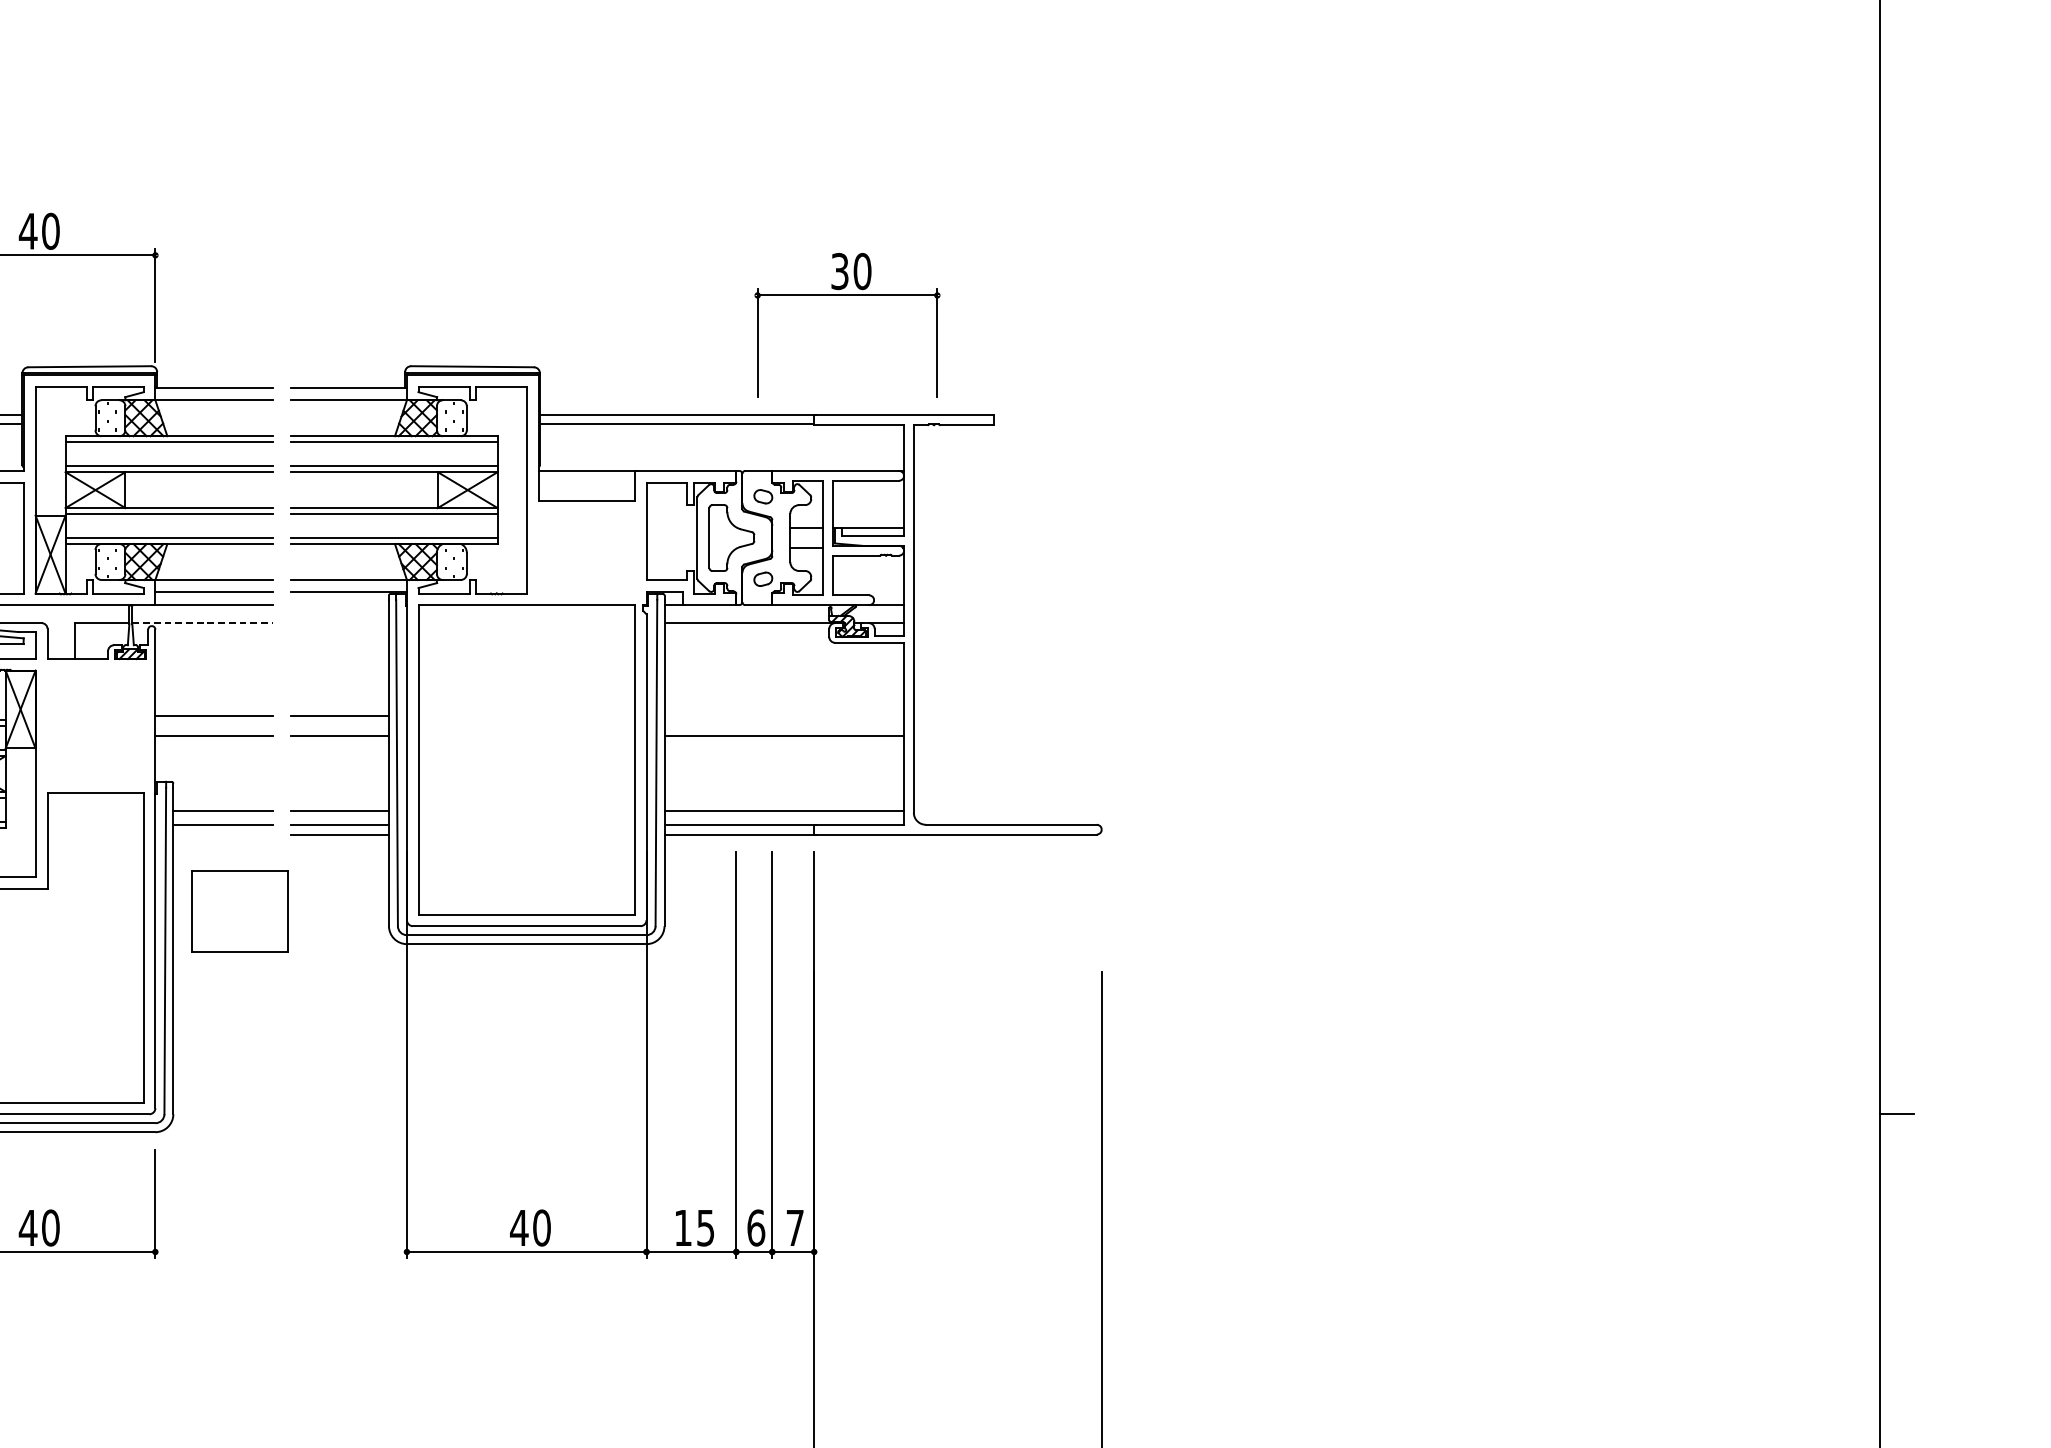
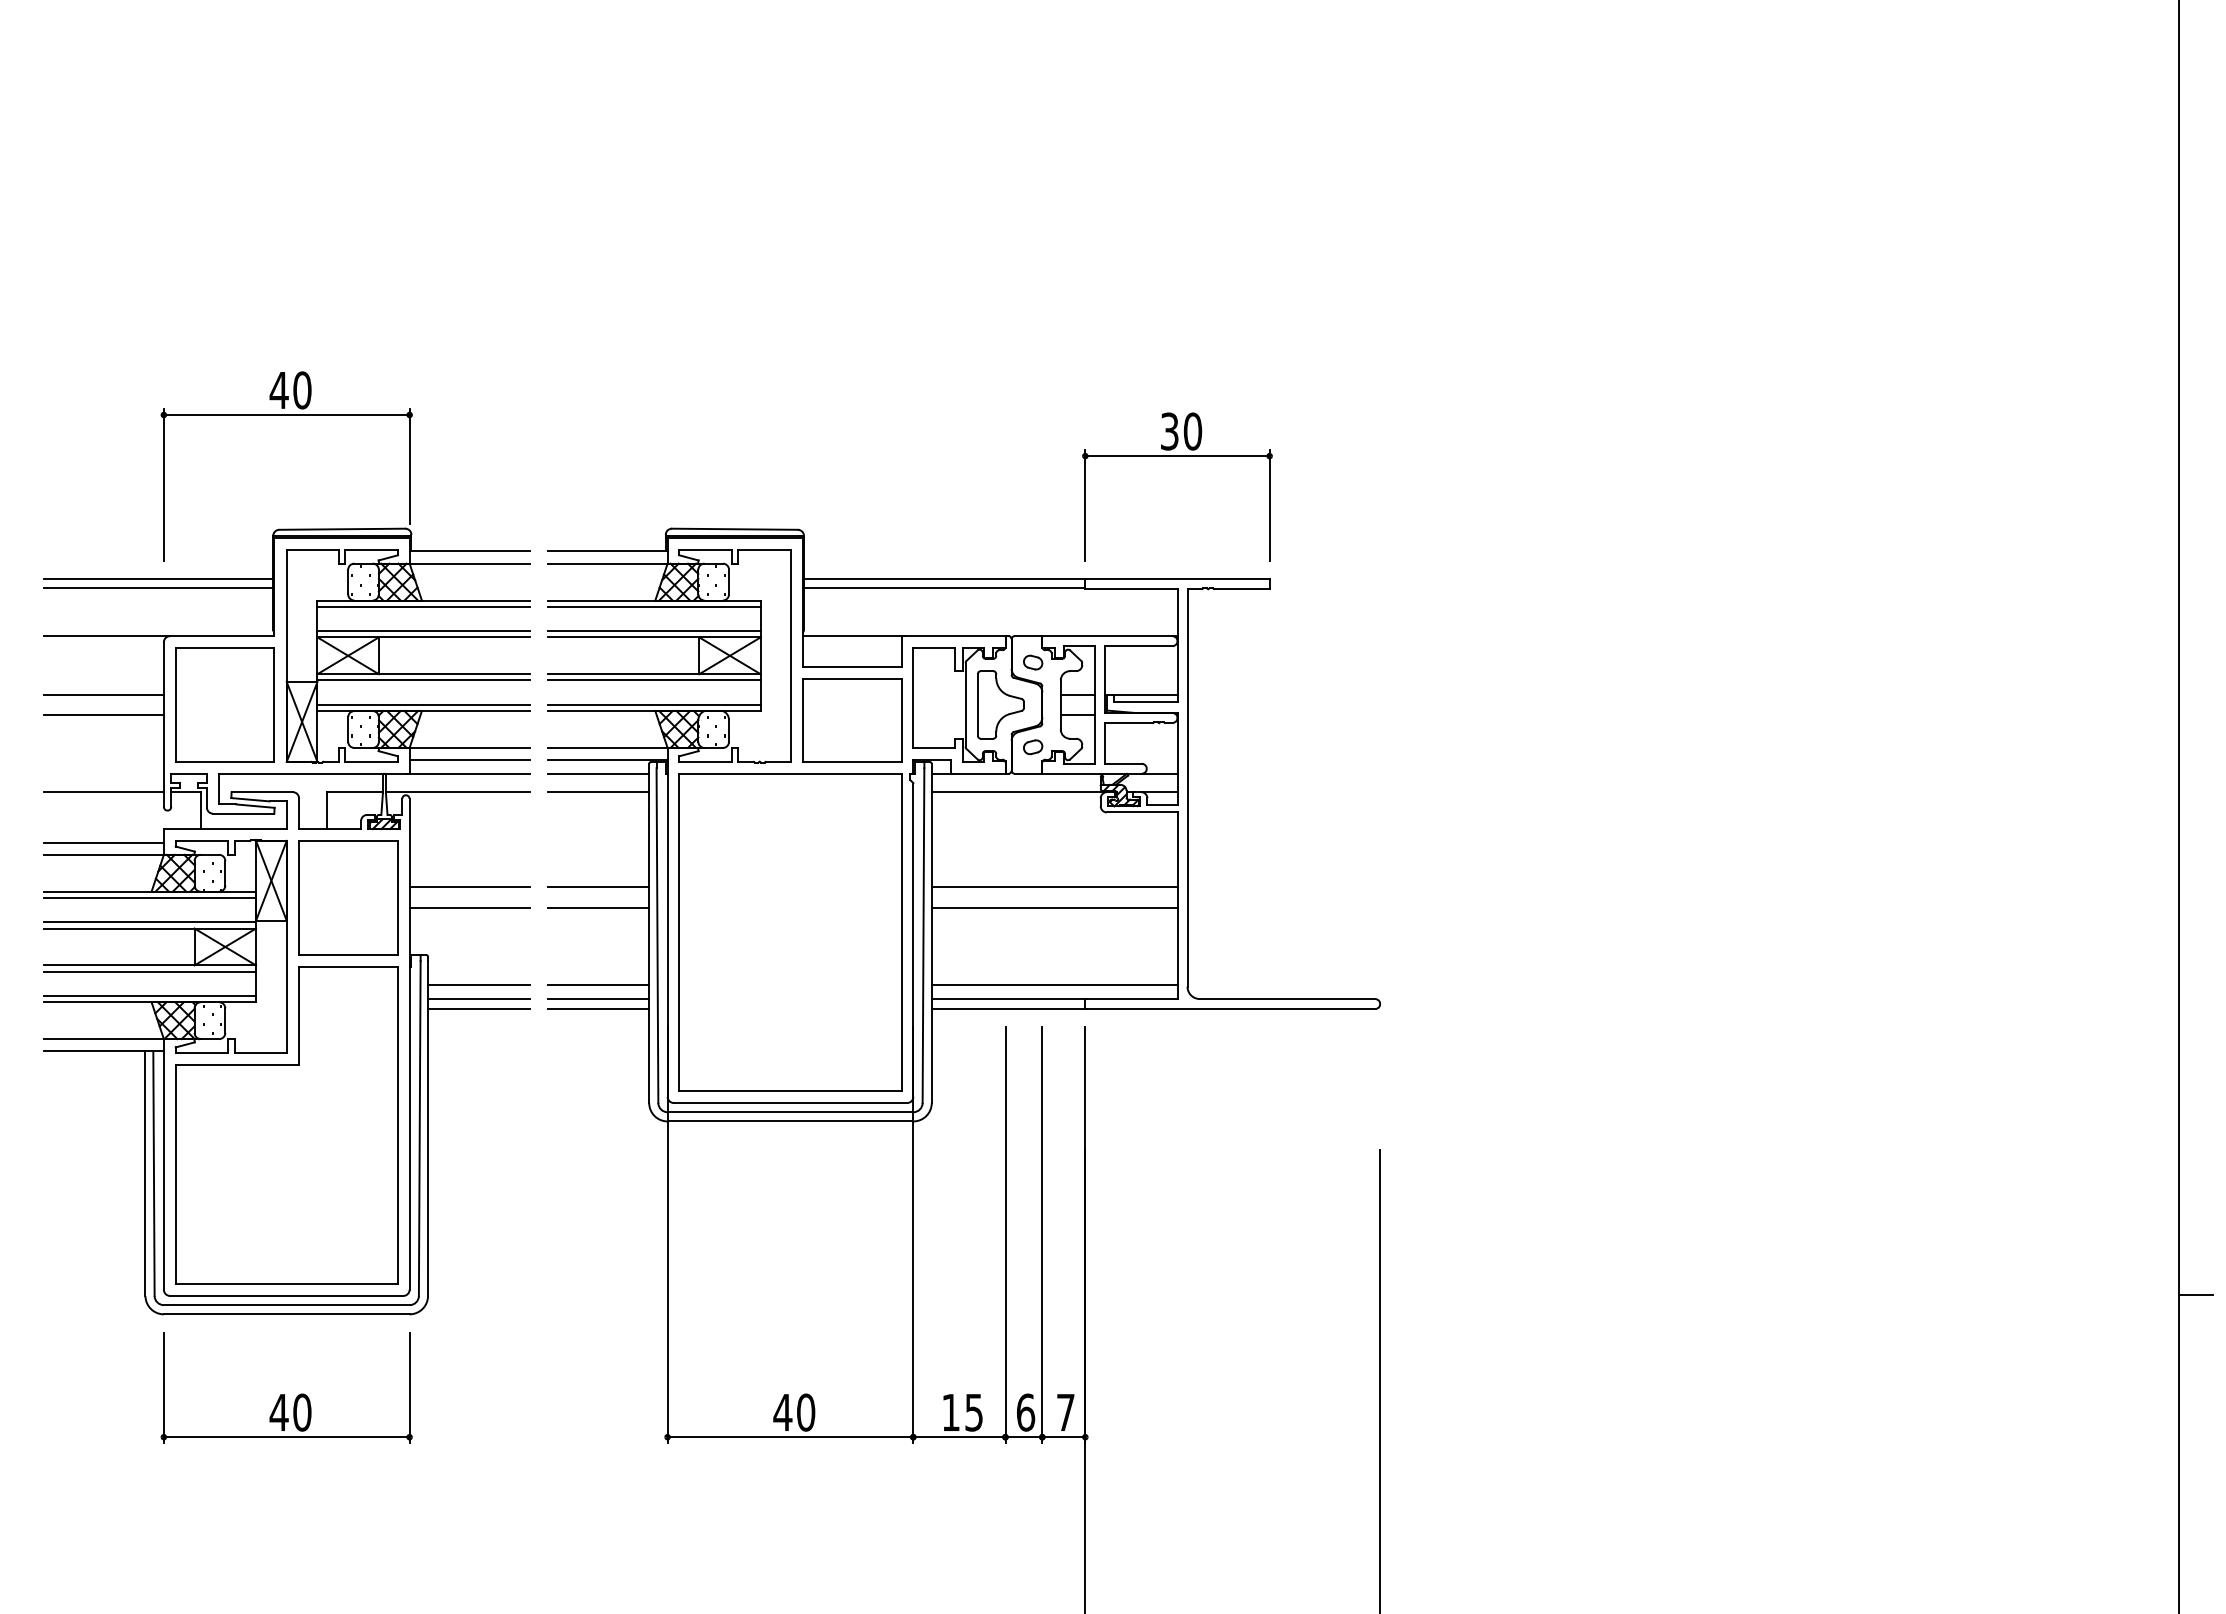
part: (847, 295) -> (1177, 456), moved
line: (339, 604) -> (598, 773), added
line: (202, 623) -> (457, 792), dashed -> solid
line: (339, 623) -> (598, 792), added
line: (784, 716) -> (1054, 887), added
part: (95, 725) -> (348, 897), added
line: (222, 834) -> (478, 1009), added
part: (240, 912) -> (852, 720), moved

